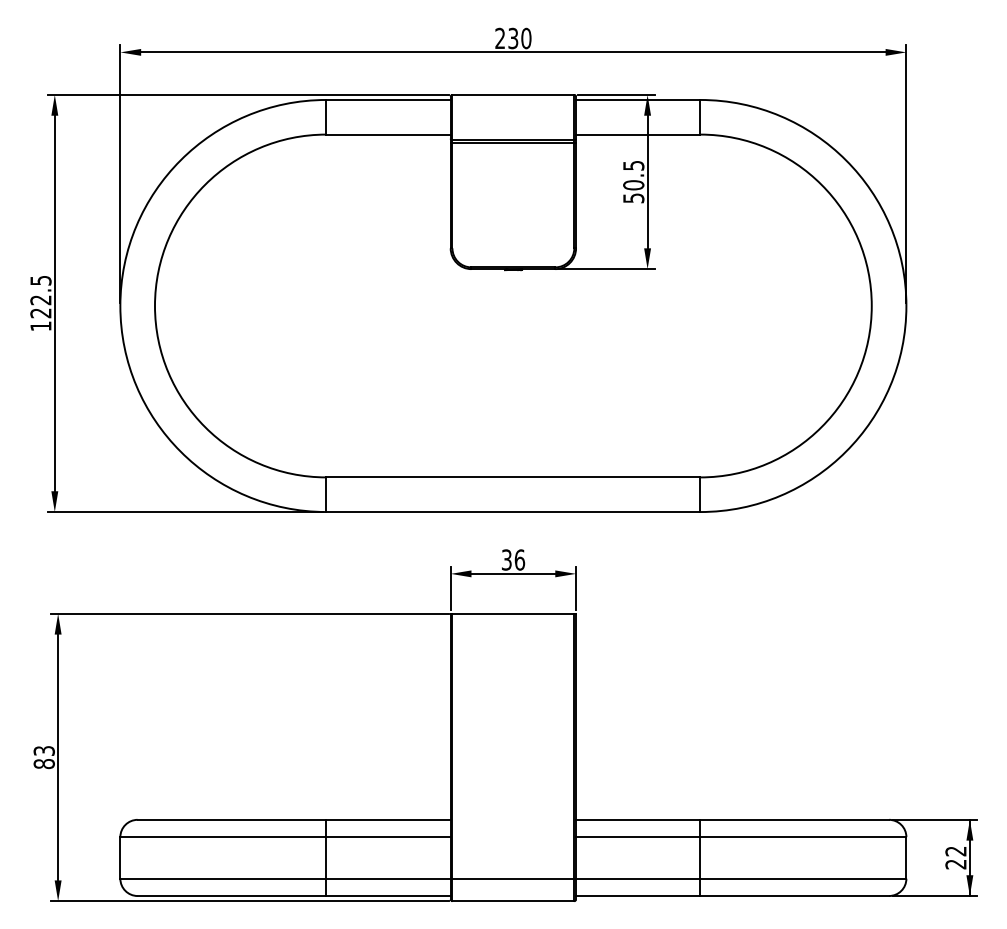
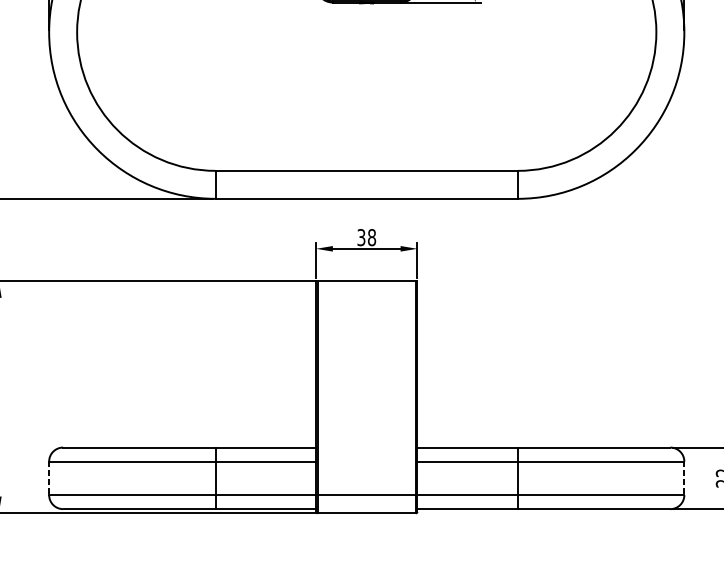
text: (519, 559) -> (371, 237), 36 -> 38
line: (120, 857) -> (49, 478), solid -> dashed
line: (906, 857) -> (684, 478), solid -> dashed

